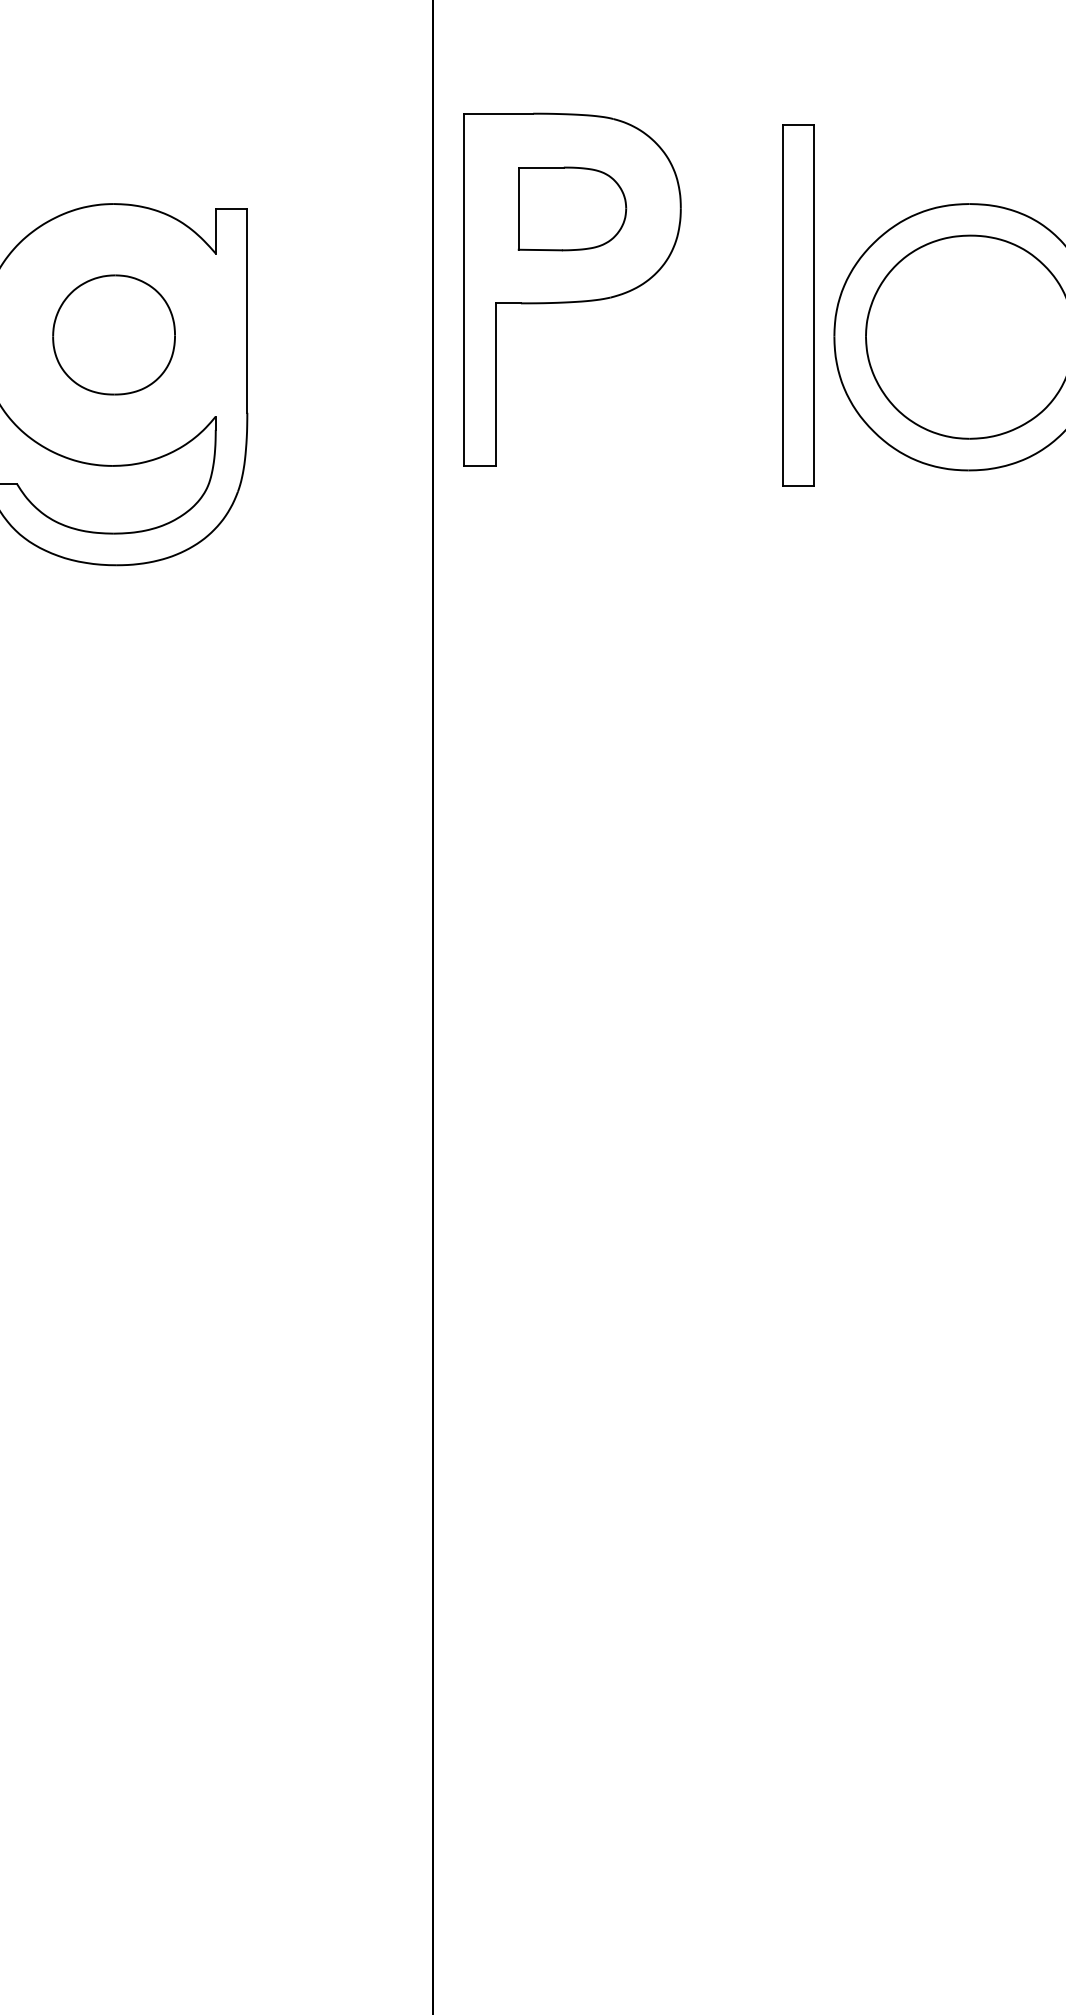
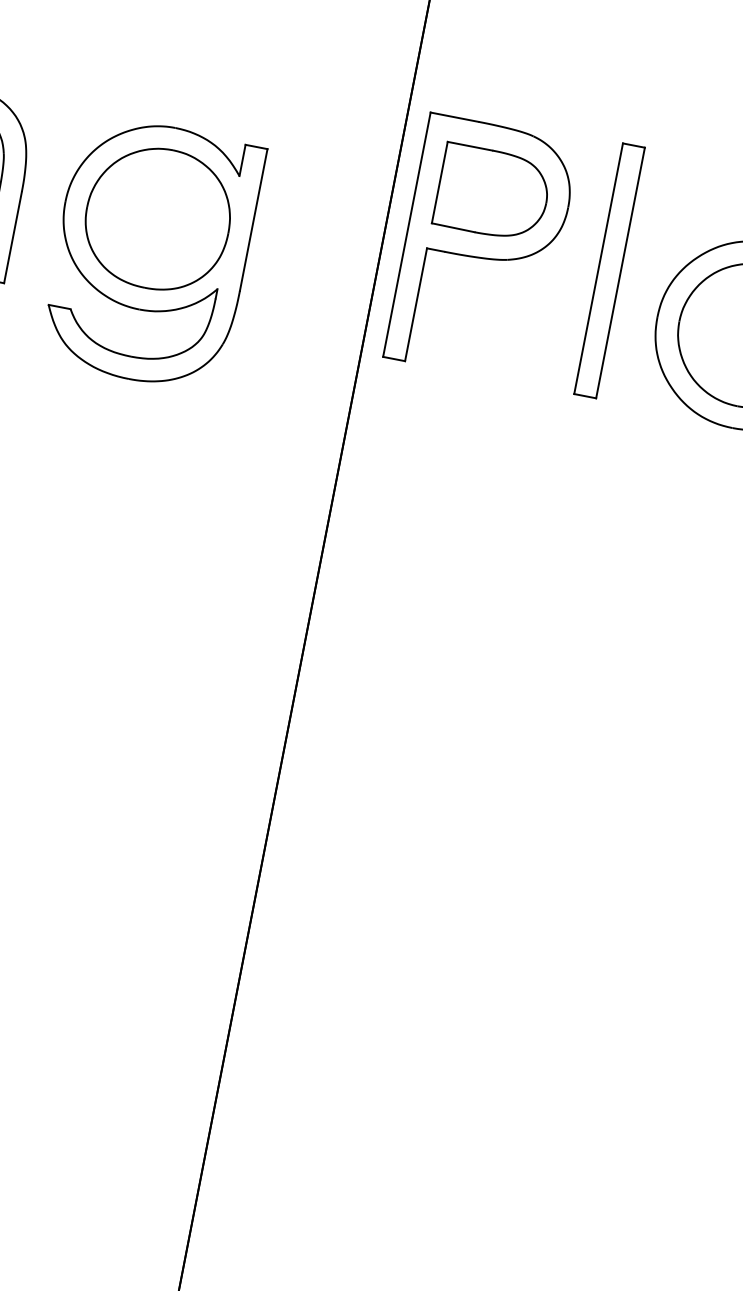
part: (572, 208) -> (493, 192), size x1.43
part: (798, 305) -> (609, 271), moved
part: (113, 334) -> (157, 218), size x1.67

